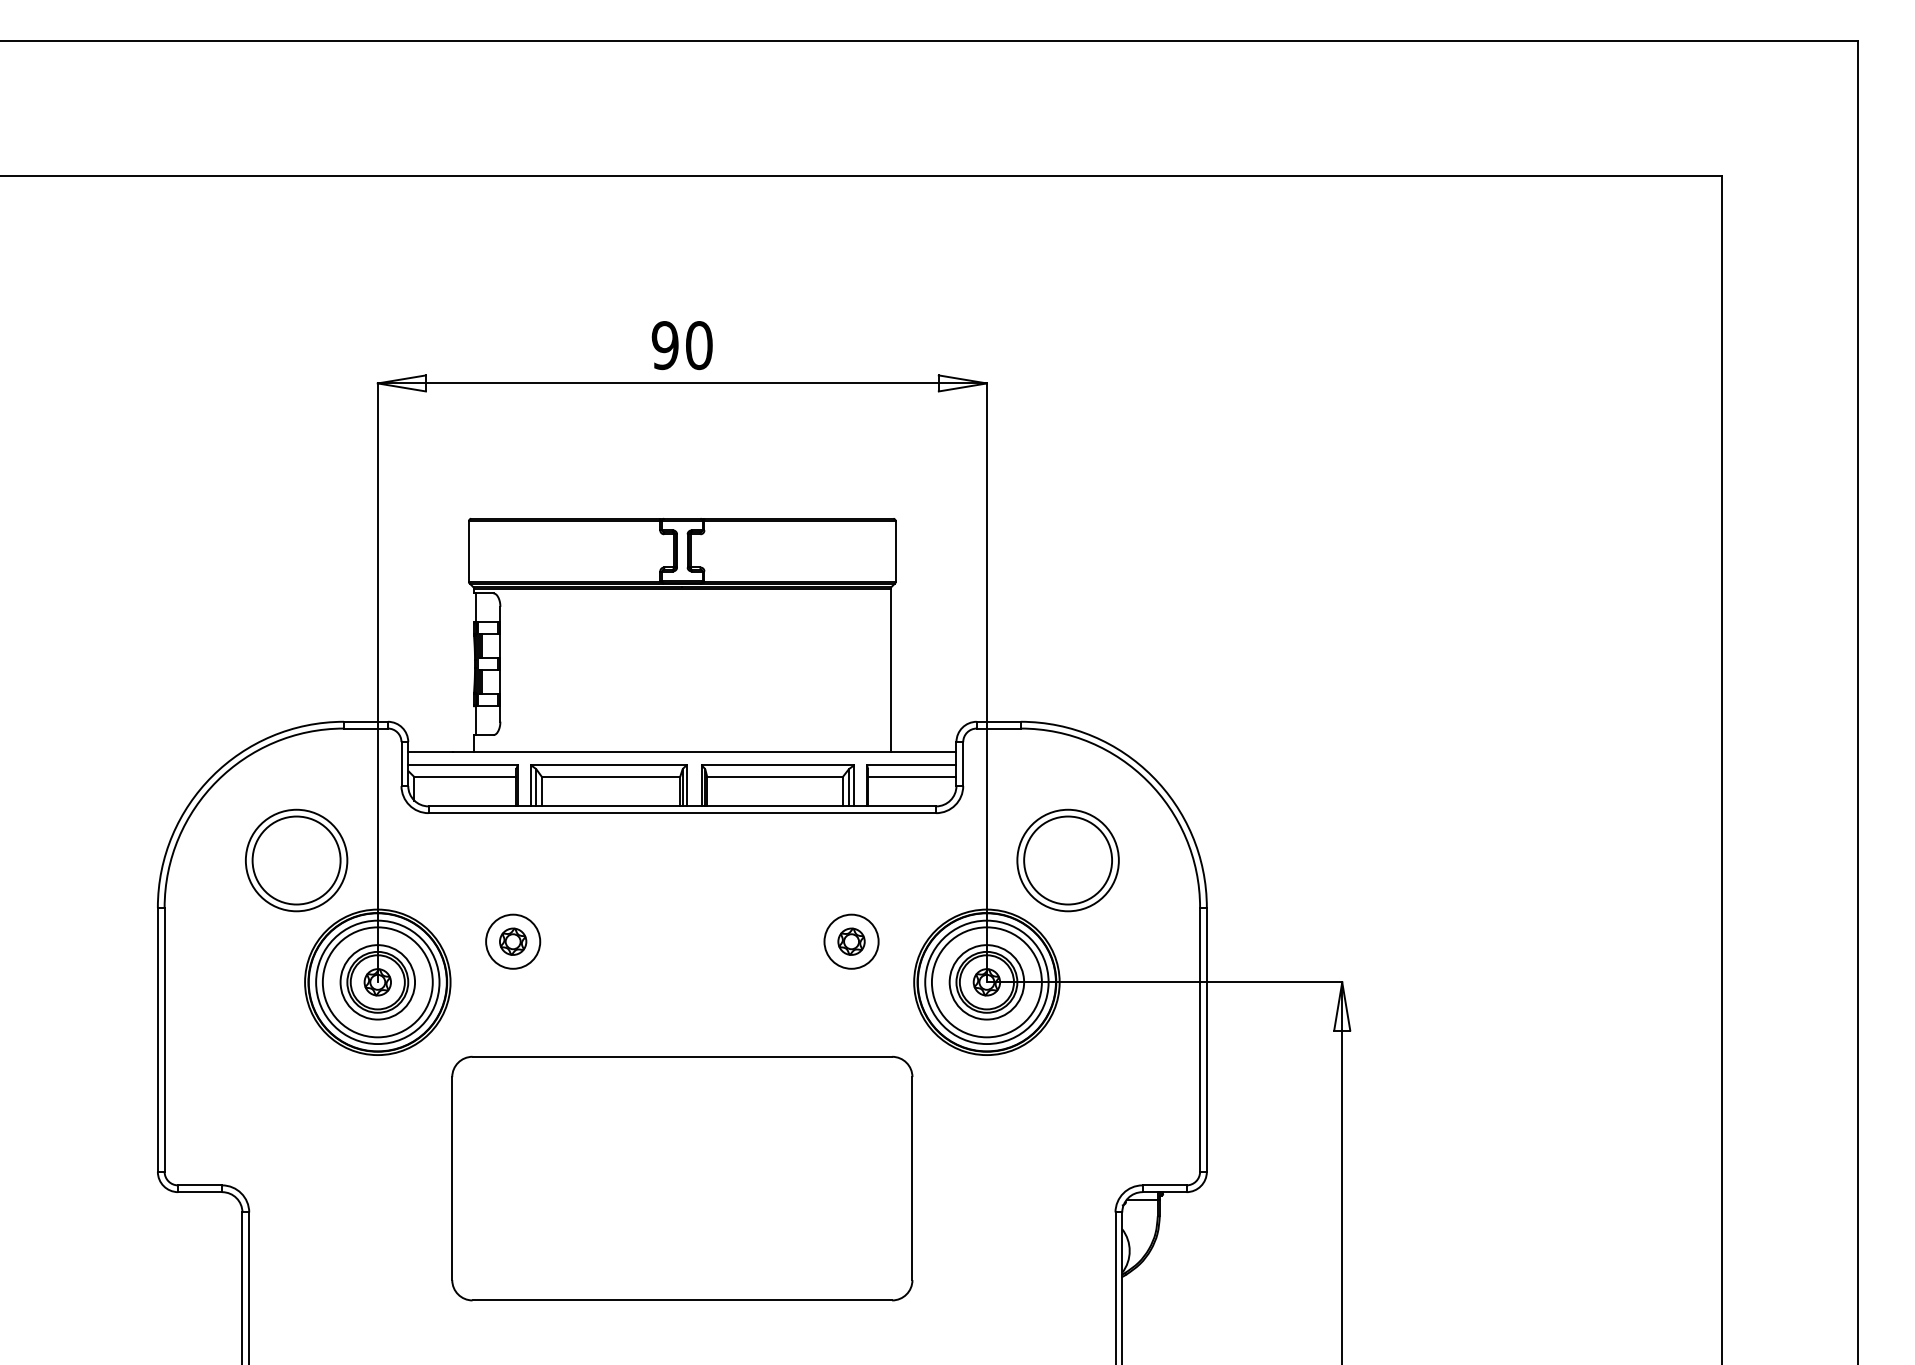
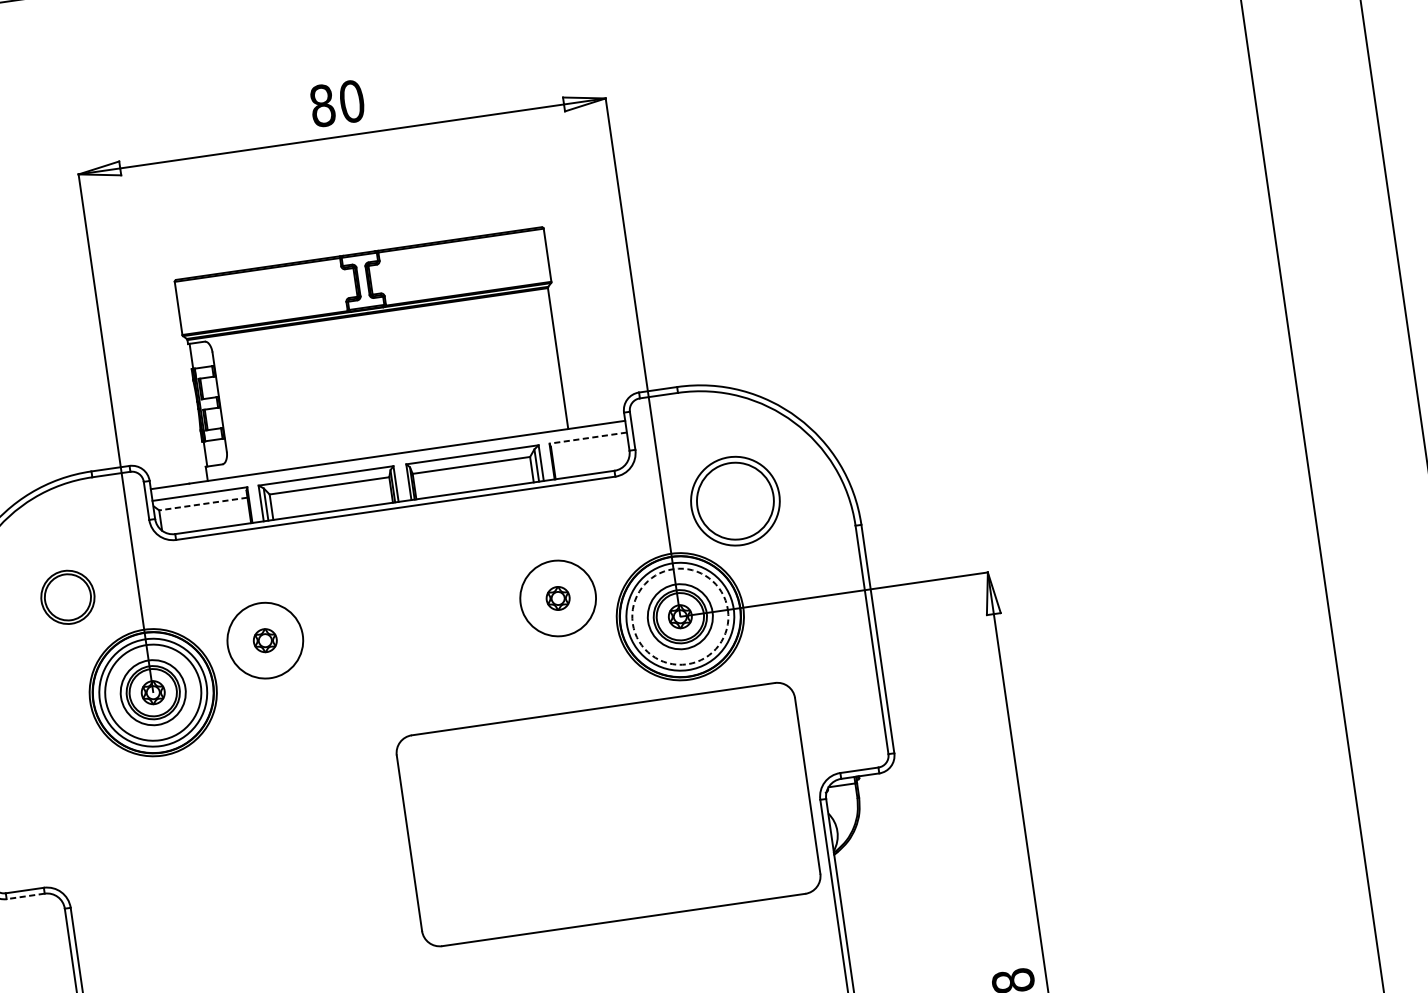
text: (664, 345) -> (321, 105), 90 -> 80
line: (911, 765) -> (588, 438), solid -> dashed
line: (465, 776) -> (203, 503), solid -> dashed
line: (912, 776) -> (590, 447), removed
part: (296, 860) -> (67, 597), size x0.6
circle: (513, 941) -> (265, 640), size x1.6
circle: (851, 941) -> (558, 598), size x1.6
circle: (986, 982) -> (680, 616), solid -> dashed
part: (682, 1178) -> (608, 814), moved
line: (200, 1192) -> (26, 896), solid -> dashed

